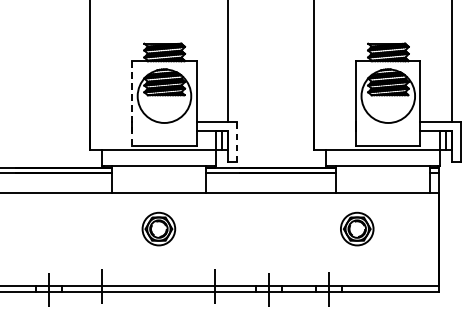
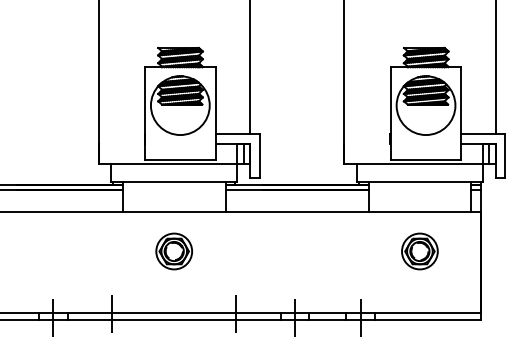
line: (132, 104) -> (145, 114), dashed -> solid
line: (236, 142) -> (259, 156), dashed -> solid
part: (356, 229) -> (419, 251), moved

